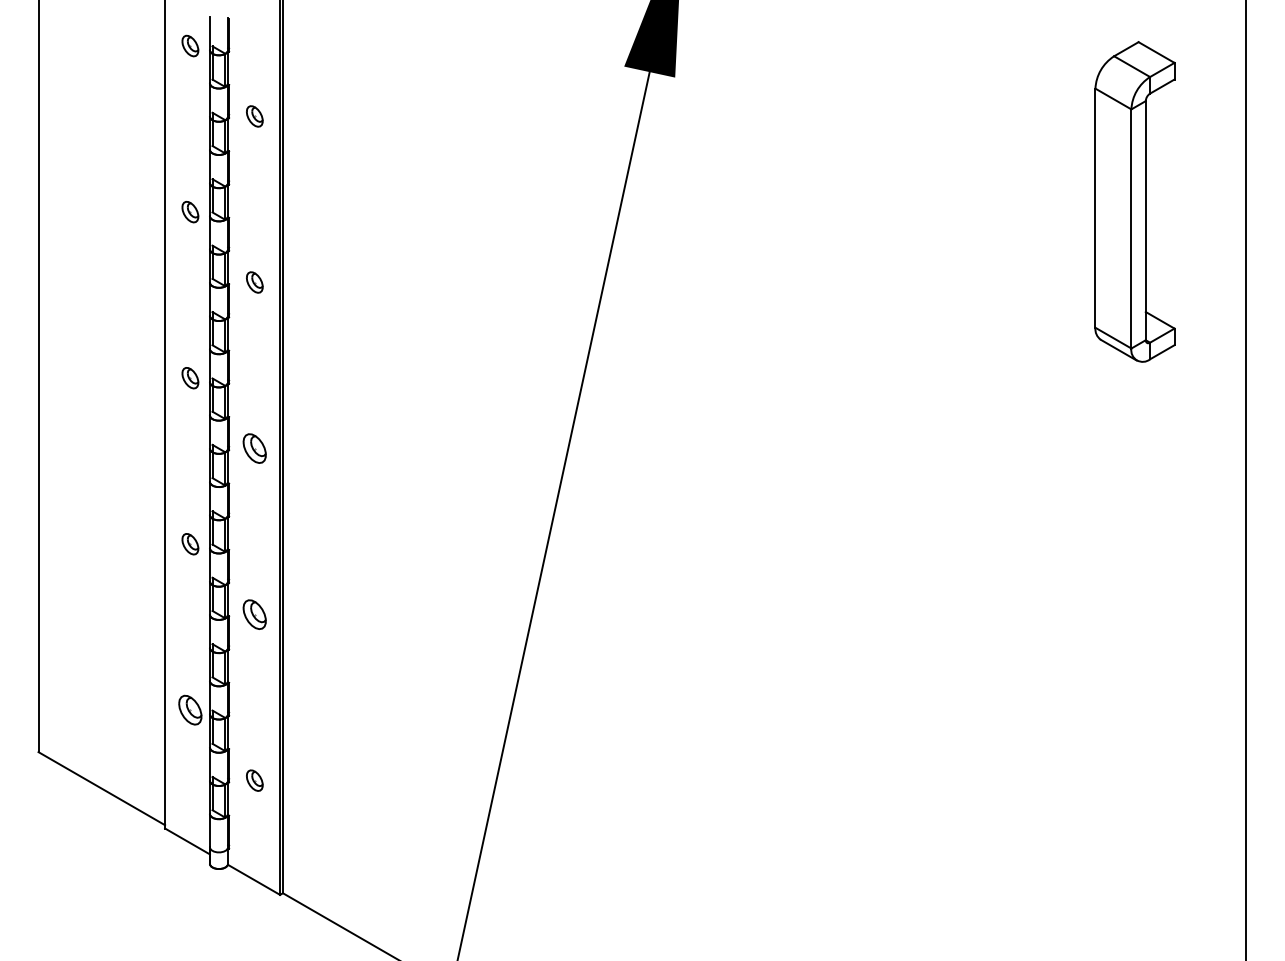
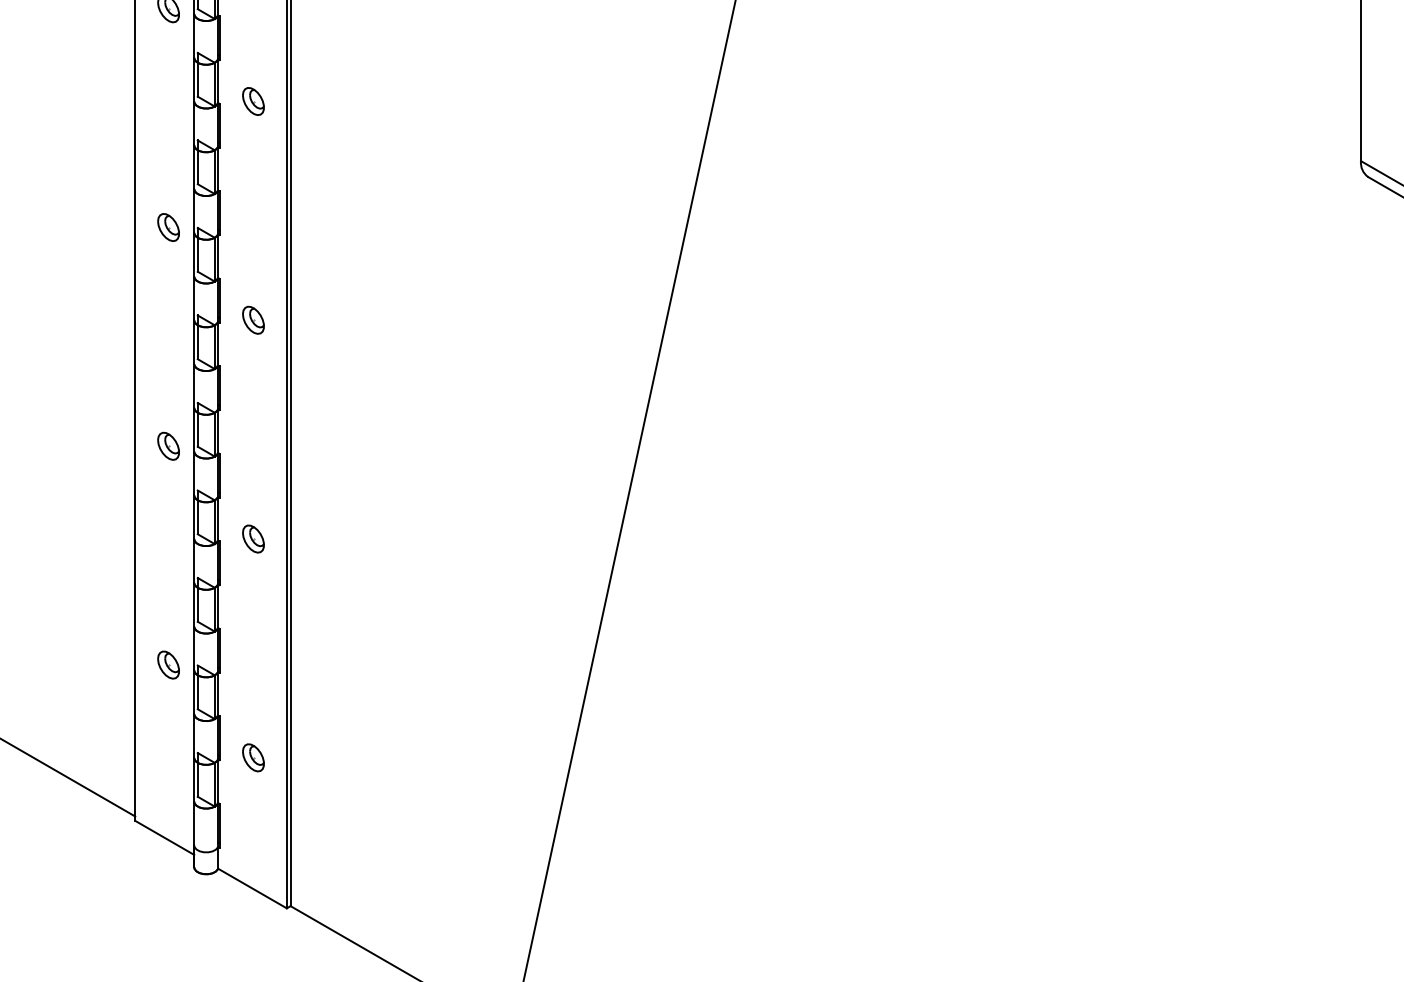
part: (254, 448) -> (253, 320), size x0.71
part: (254, 614) -> (253, 538), size x0.71
part: (190, 710) -> (168, 665), size x0.71

